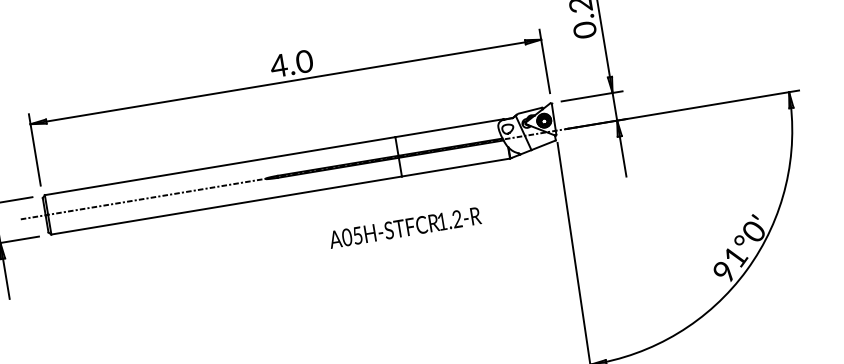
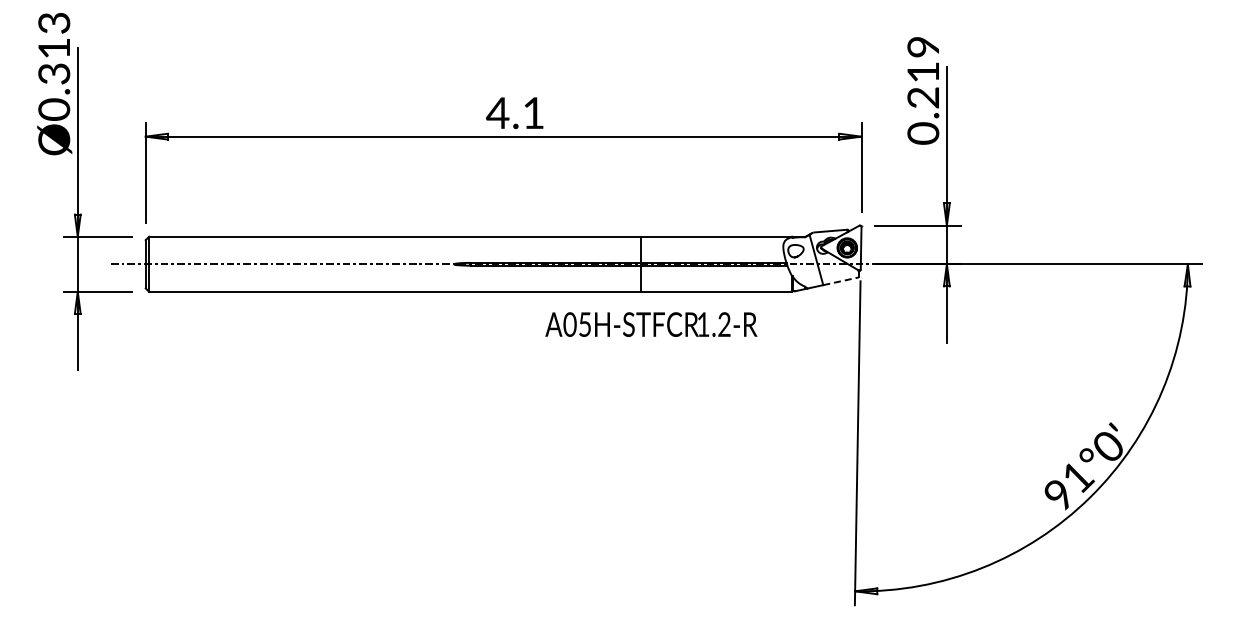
text: (304, 61) -> (533, 113), 4.0 -> 4.1
line: (544, 145) -> (841, 281), solid -> dashed
text: (405, 227) -> (651, 324), moved

